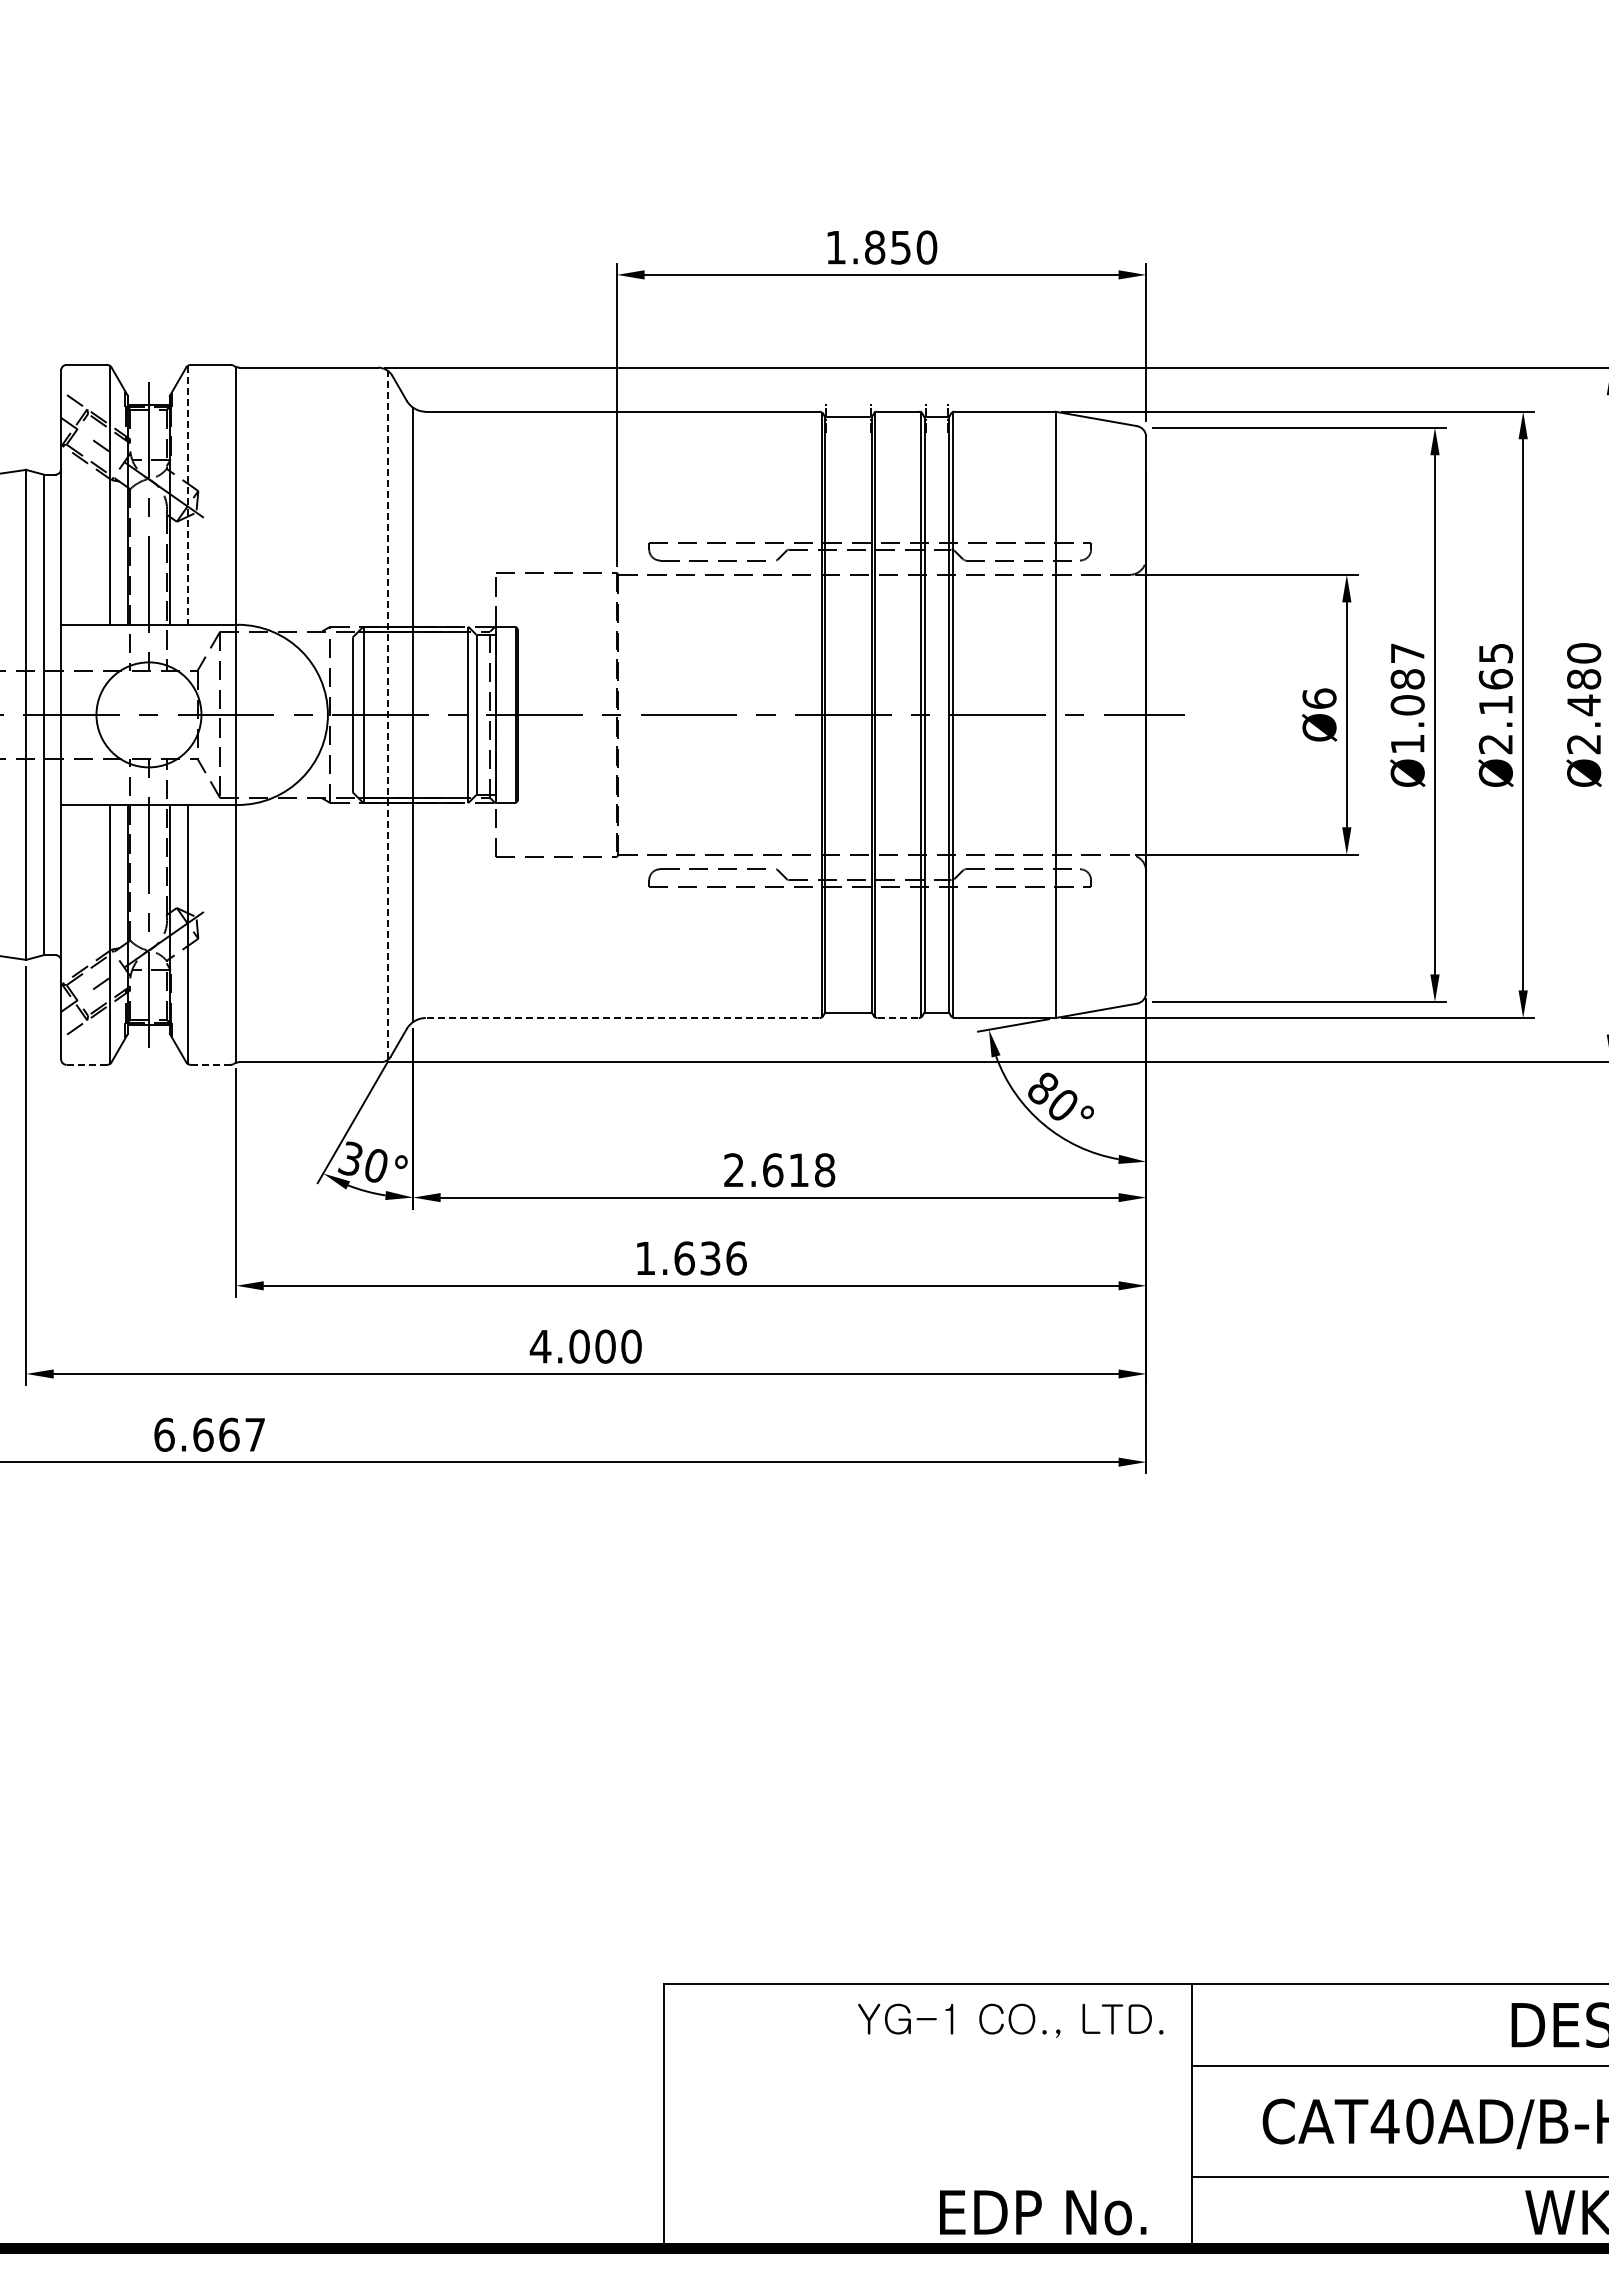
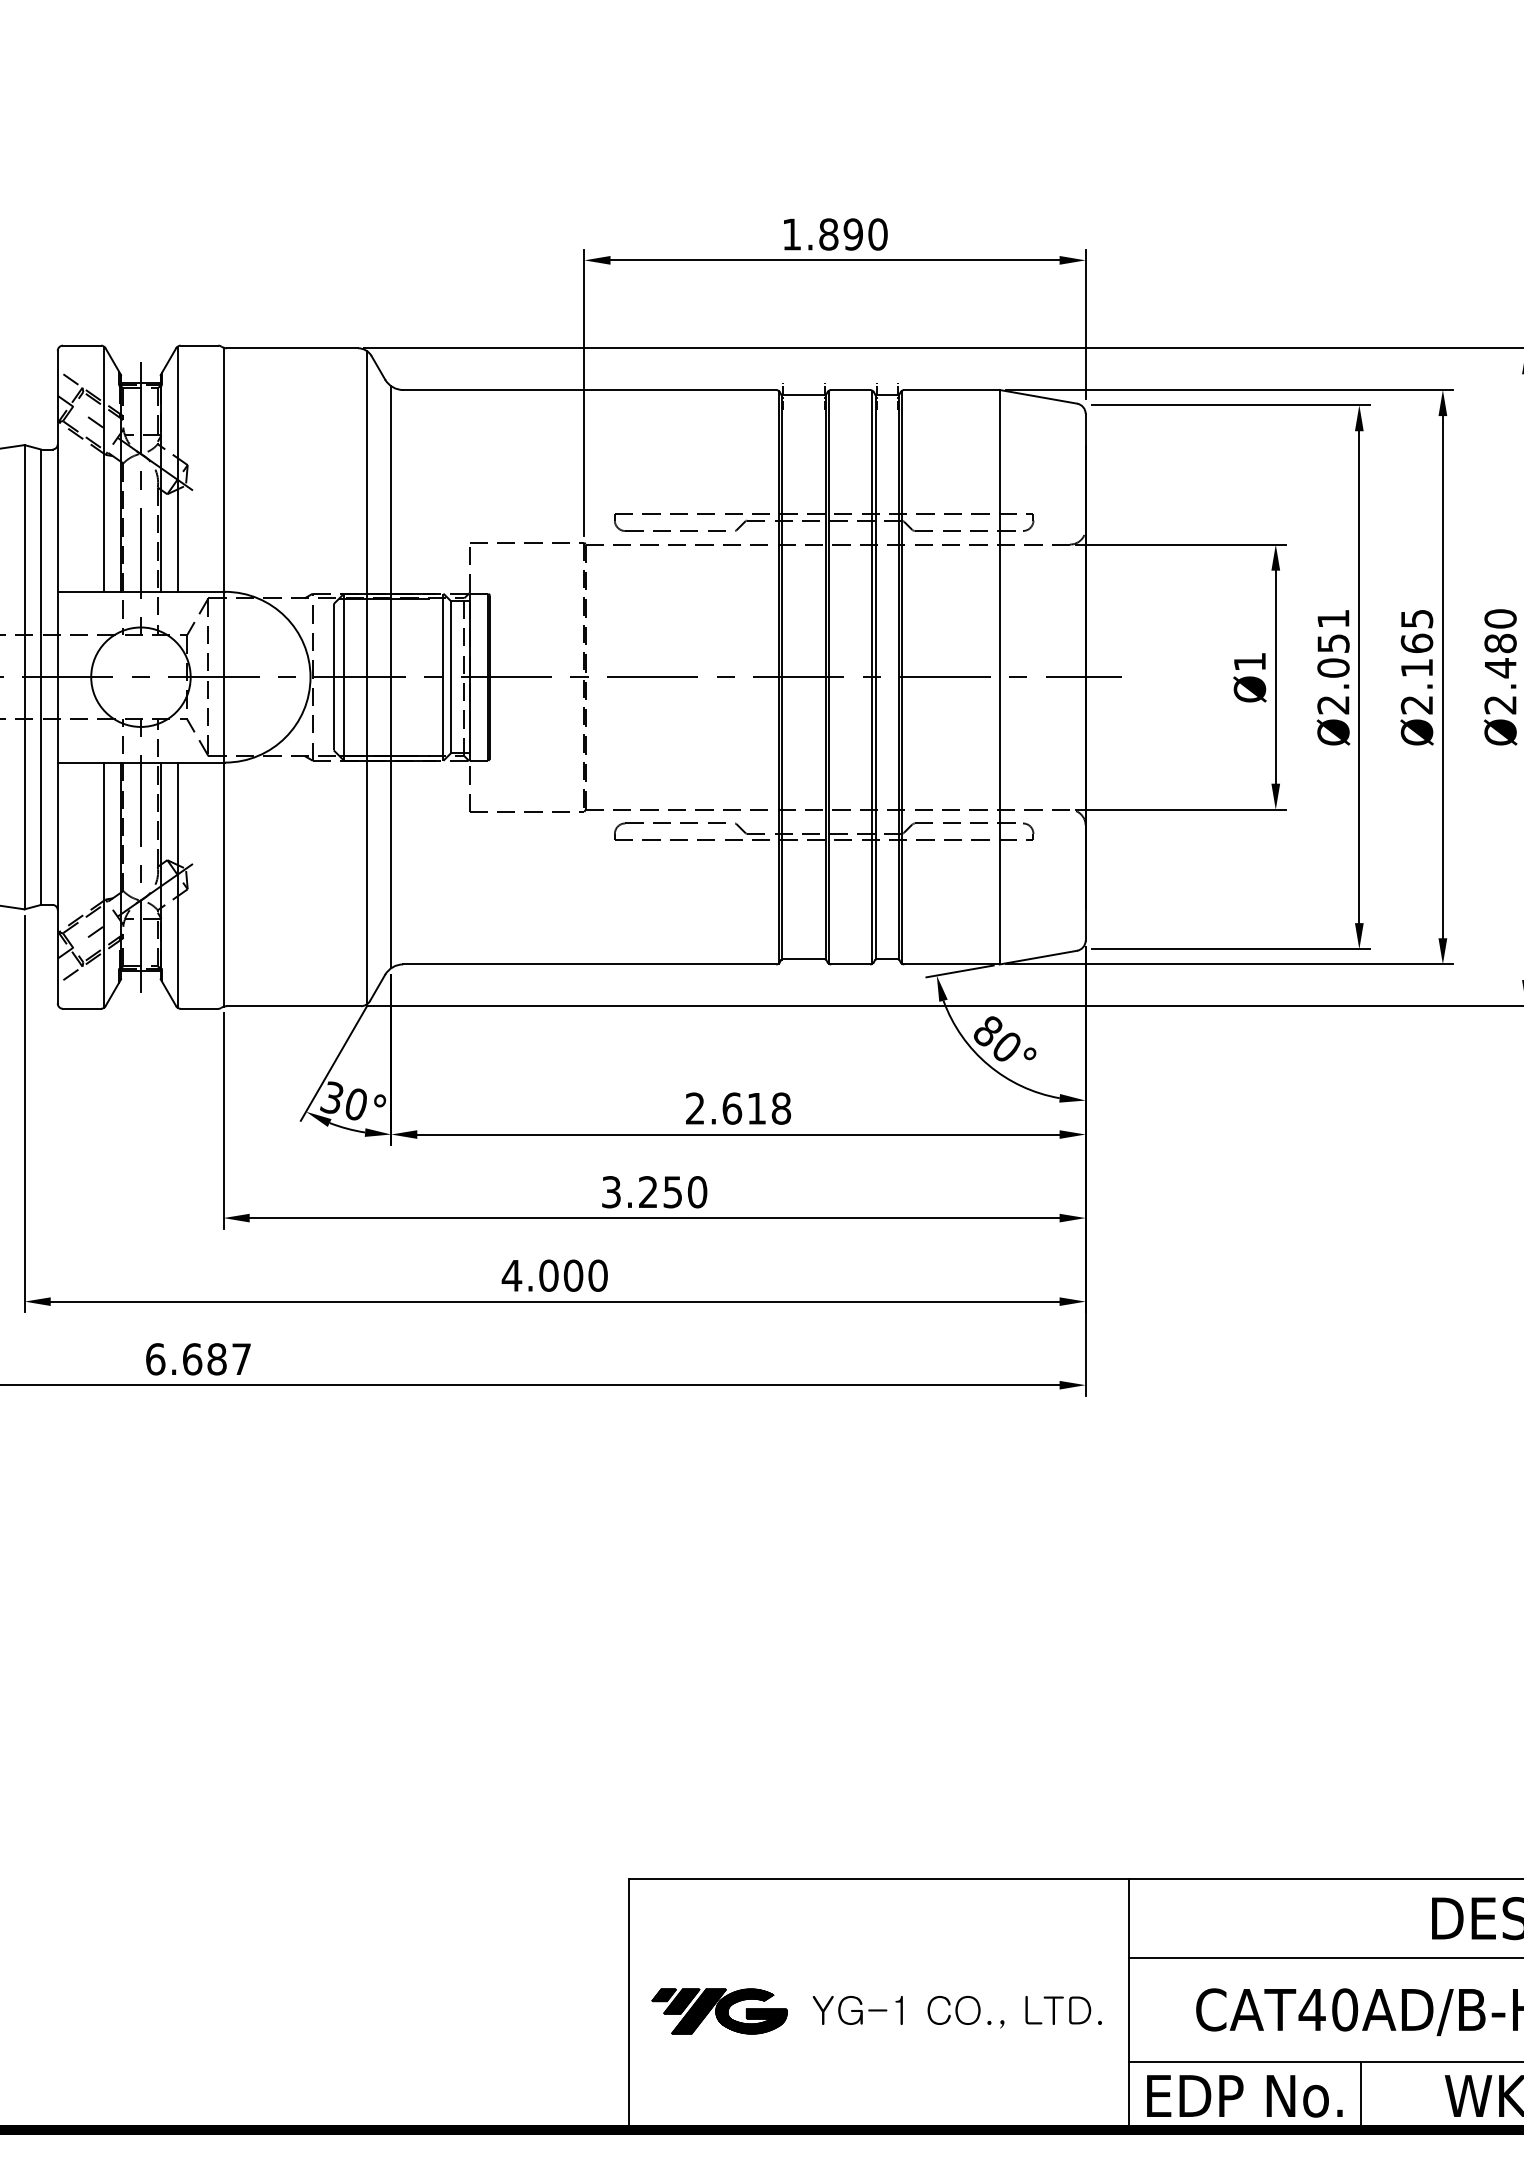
text: (900, 247) -> (852, 234), 1.850 -> 1.890
line: (187, 495) -> (177, 469), dashed -> solid
text: (1319, 698) -> (1249, 661), Ø6 -> Ø1
text: (1407, 698) -> (1333, 661), Ø1.087 -> Ø2.051
line: (387, 714) -> (366, 676), dashed -> solid
line: (622, 1018) -> (589, 964), dashed -> solid
line: (898, 1018) -> (851, 964), dashed -> solid
line: (86, 1064) -> (81, 1008), dashed -> solid
line: (210, 1064) -> (199, 1008), dashed -> solid
text: (690, 1258) -> (653, 1192), 1.636 -> 3.250
text: (229, 1434) -> (217, 1358), 6.667 -> 6.687
text: (1010, 2020) -> (957, 2011), moved
part: (759, 2123) -> (719, 2011), added
text: (1043, 2212) -> (1245, 2096), moved
line: (1436, 2212) -> (1360, 2096), added

